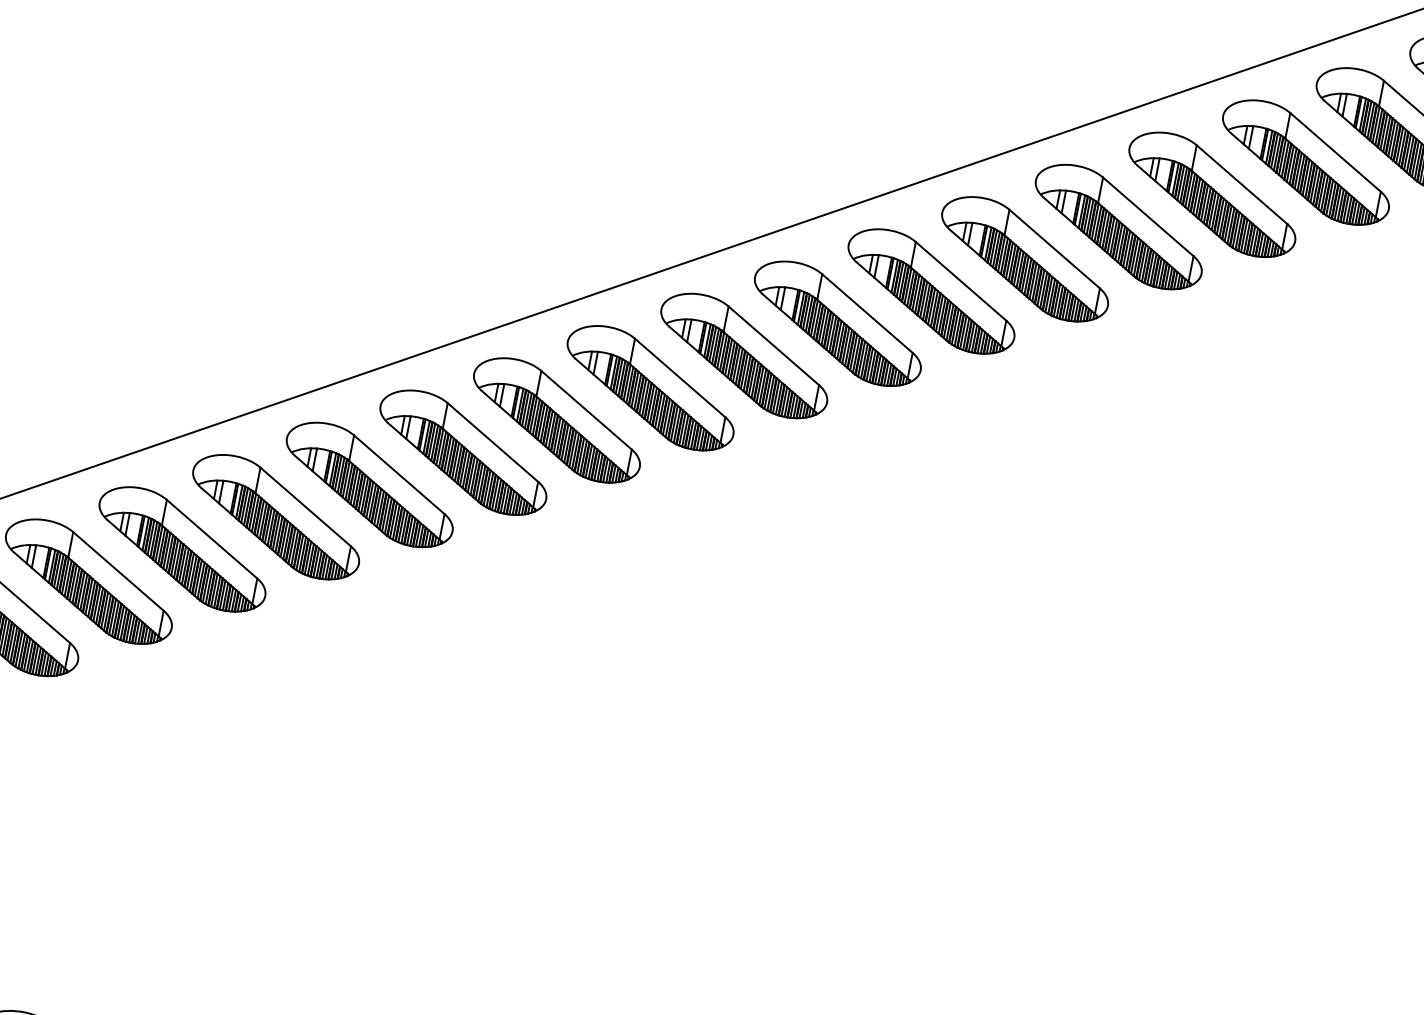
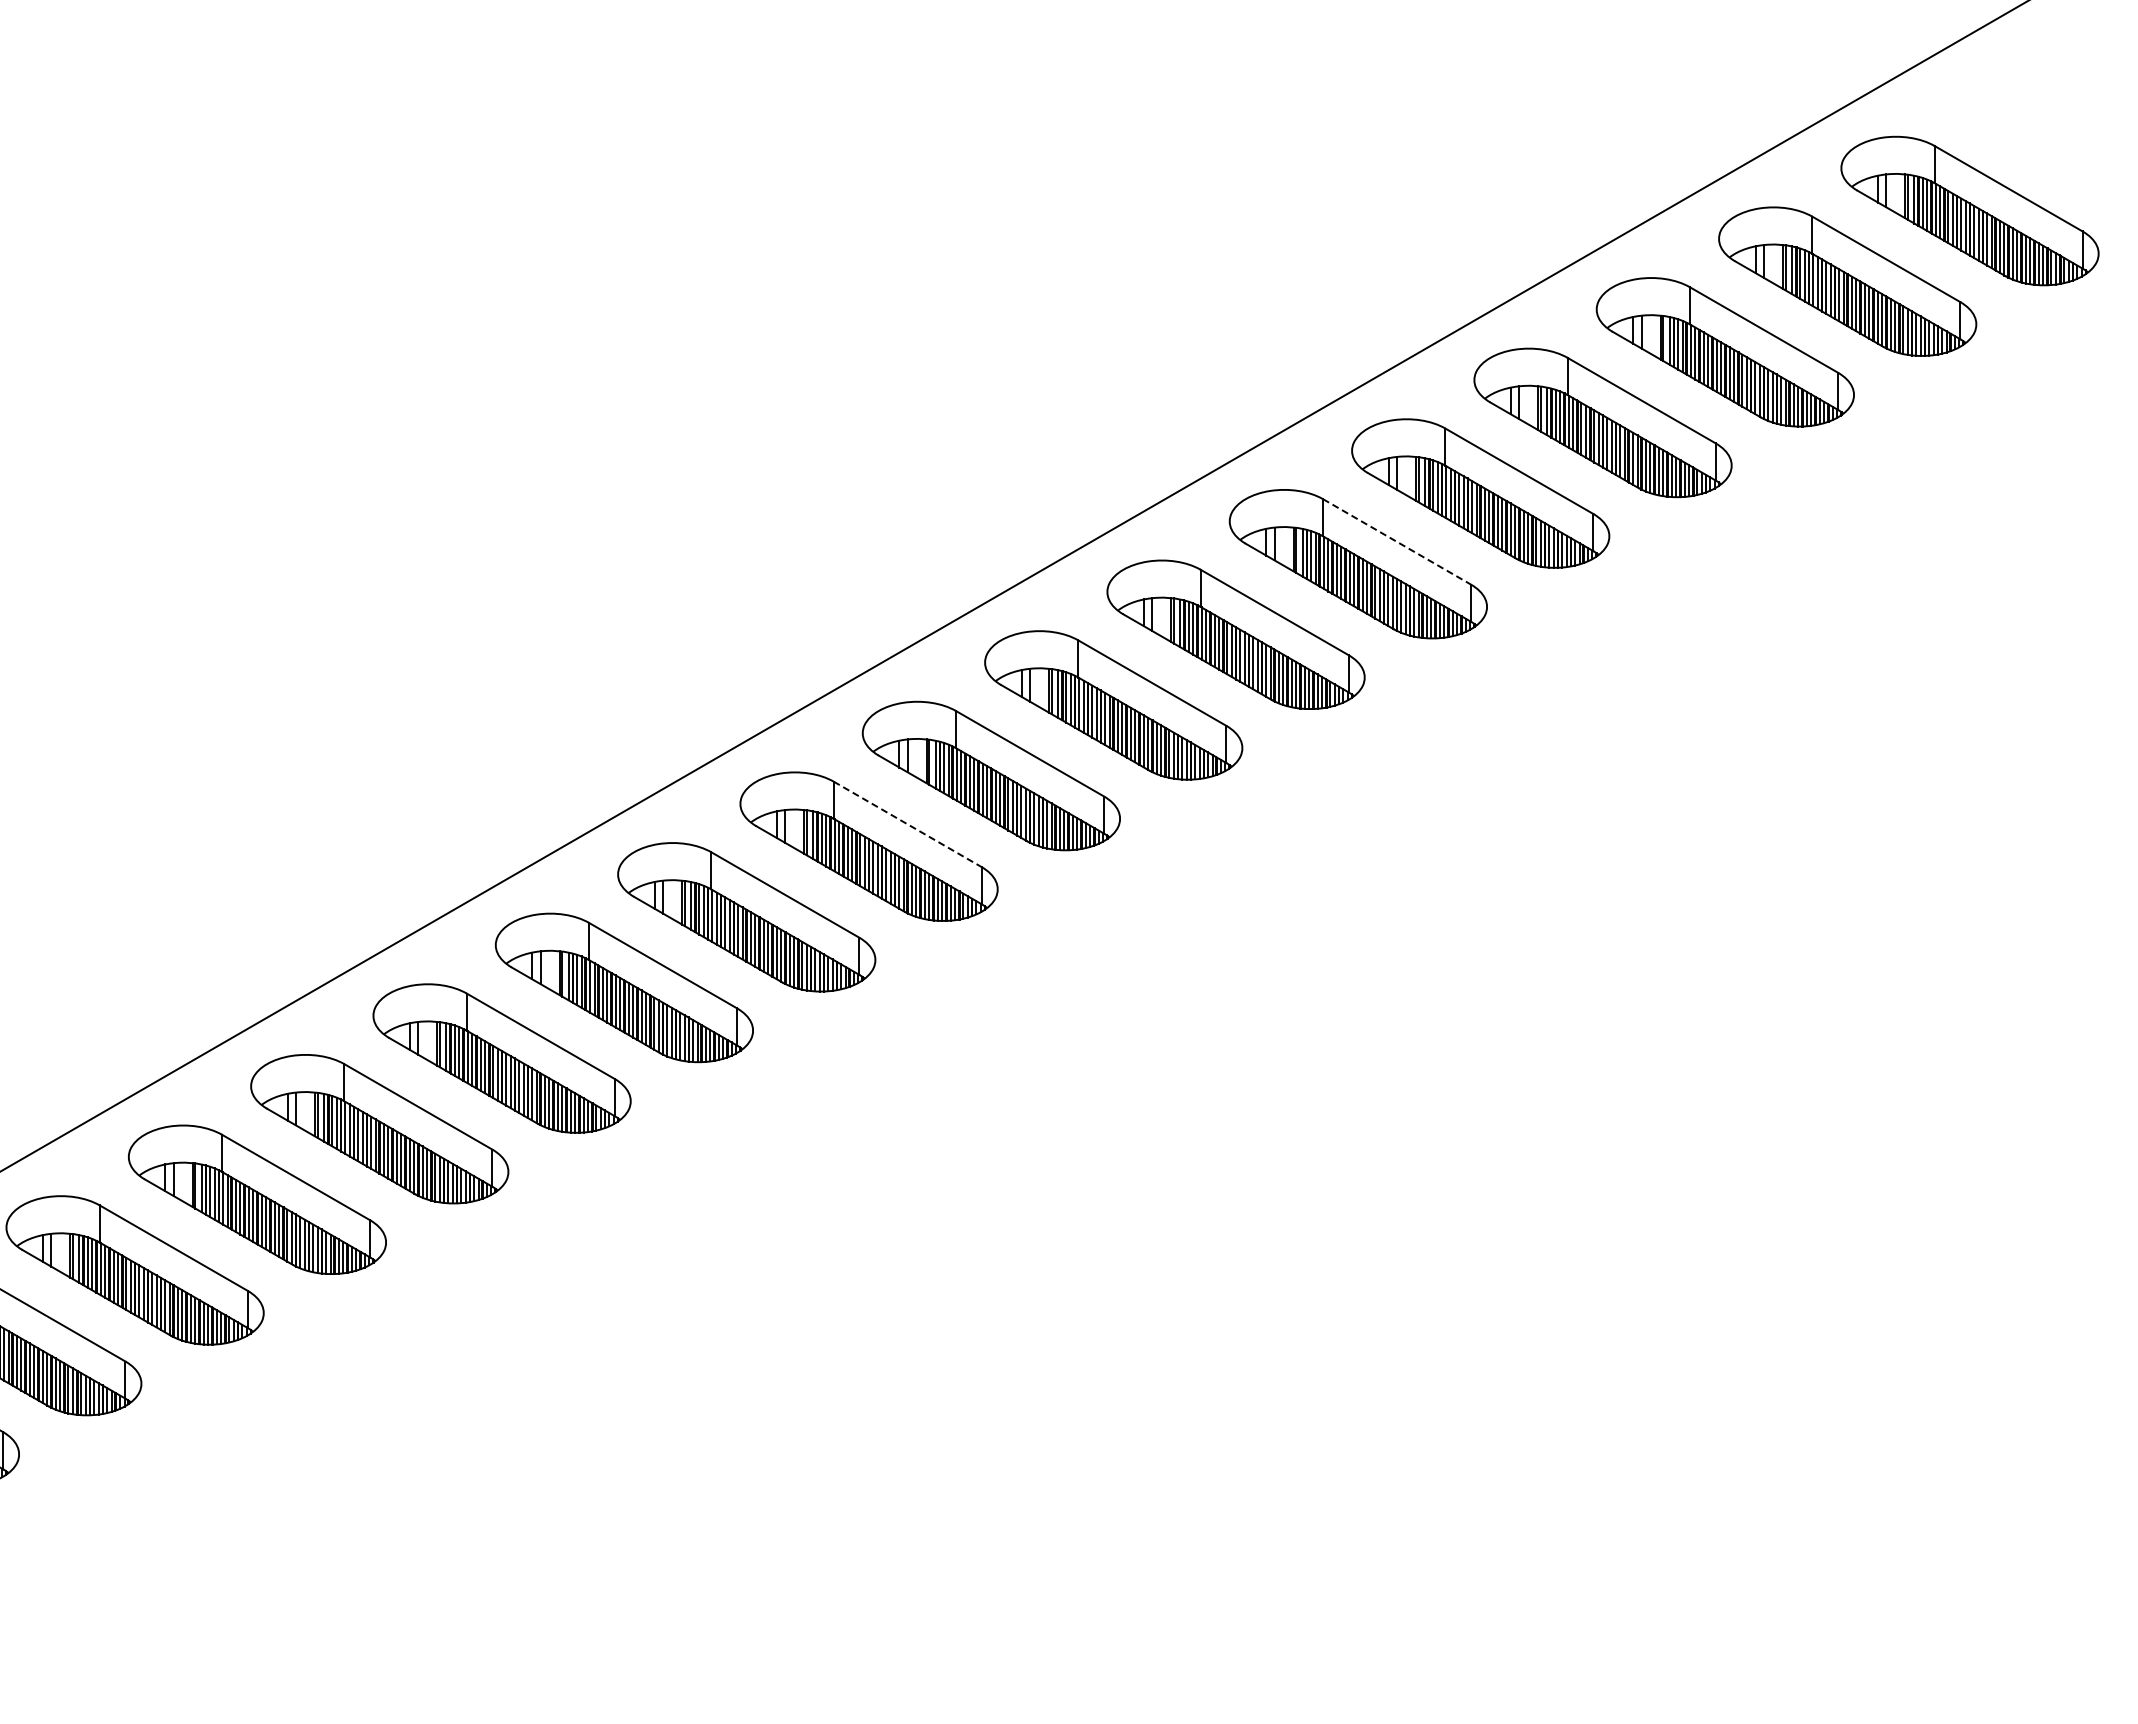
line: (1054, 249) -> (1397, 542), solid -> dashed
line: (680, 378) -> (908, 824), solid -> dashed

